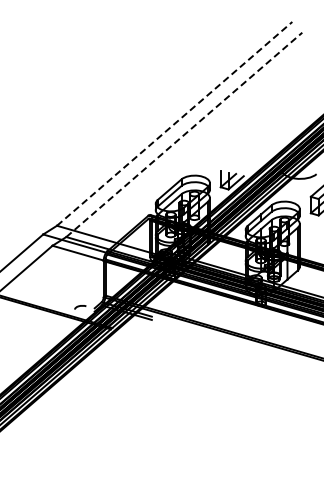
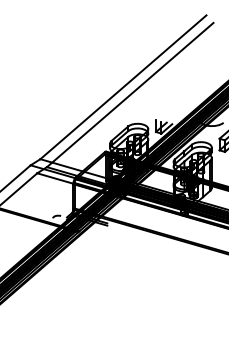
line: (174, 123) -> (123, 87), dashed -> solid
line: (184, 134) -> (130, 94), dashed -> solid

